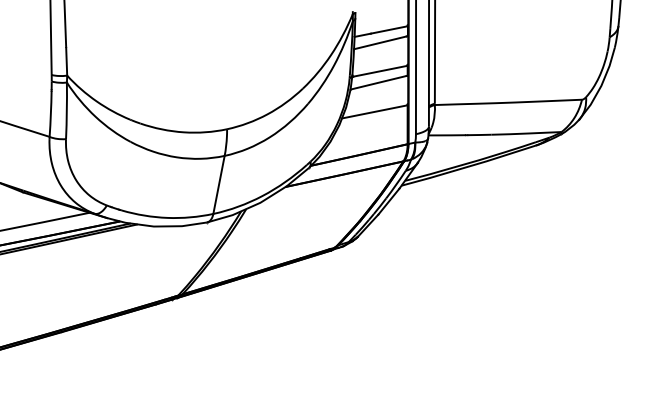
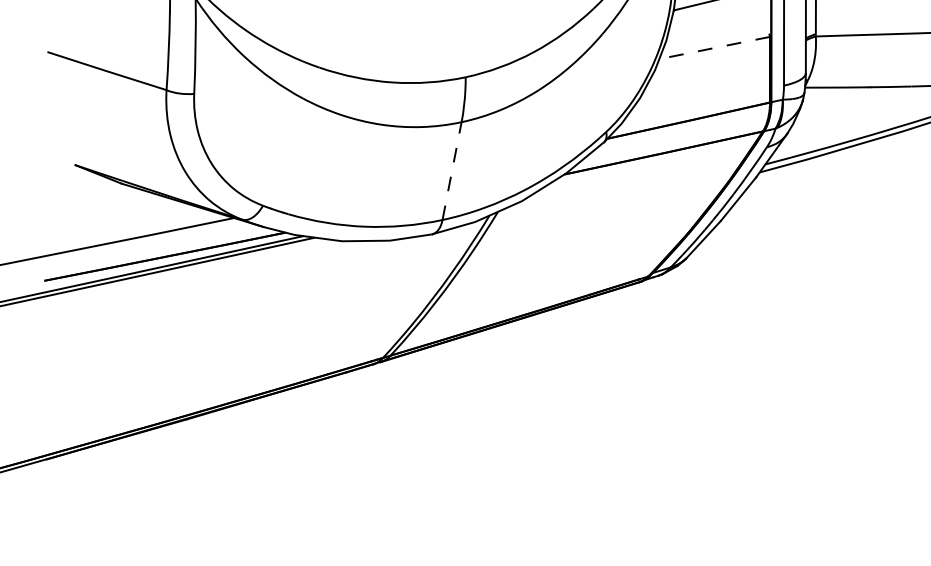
line: (374, 111) -> (714, 47), solid -> dashed
line: (219, 184) -> (452, 170), solid -> dashed

